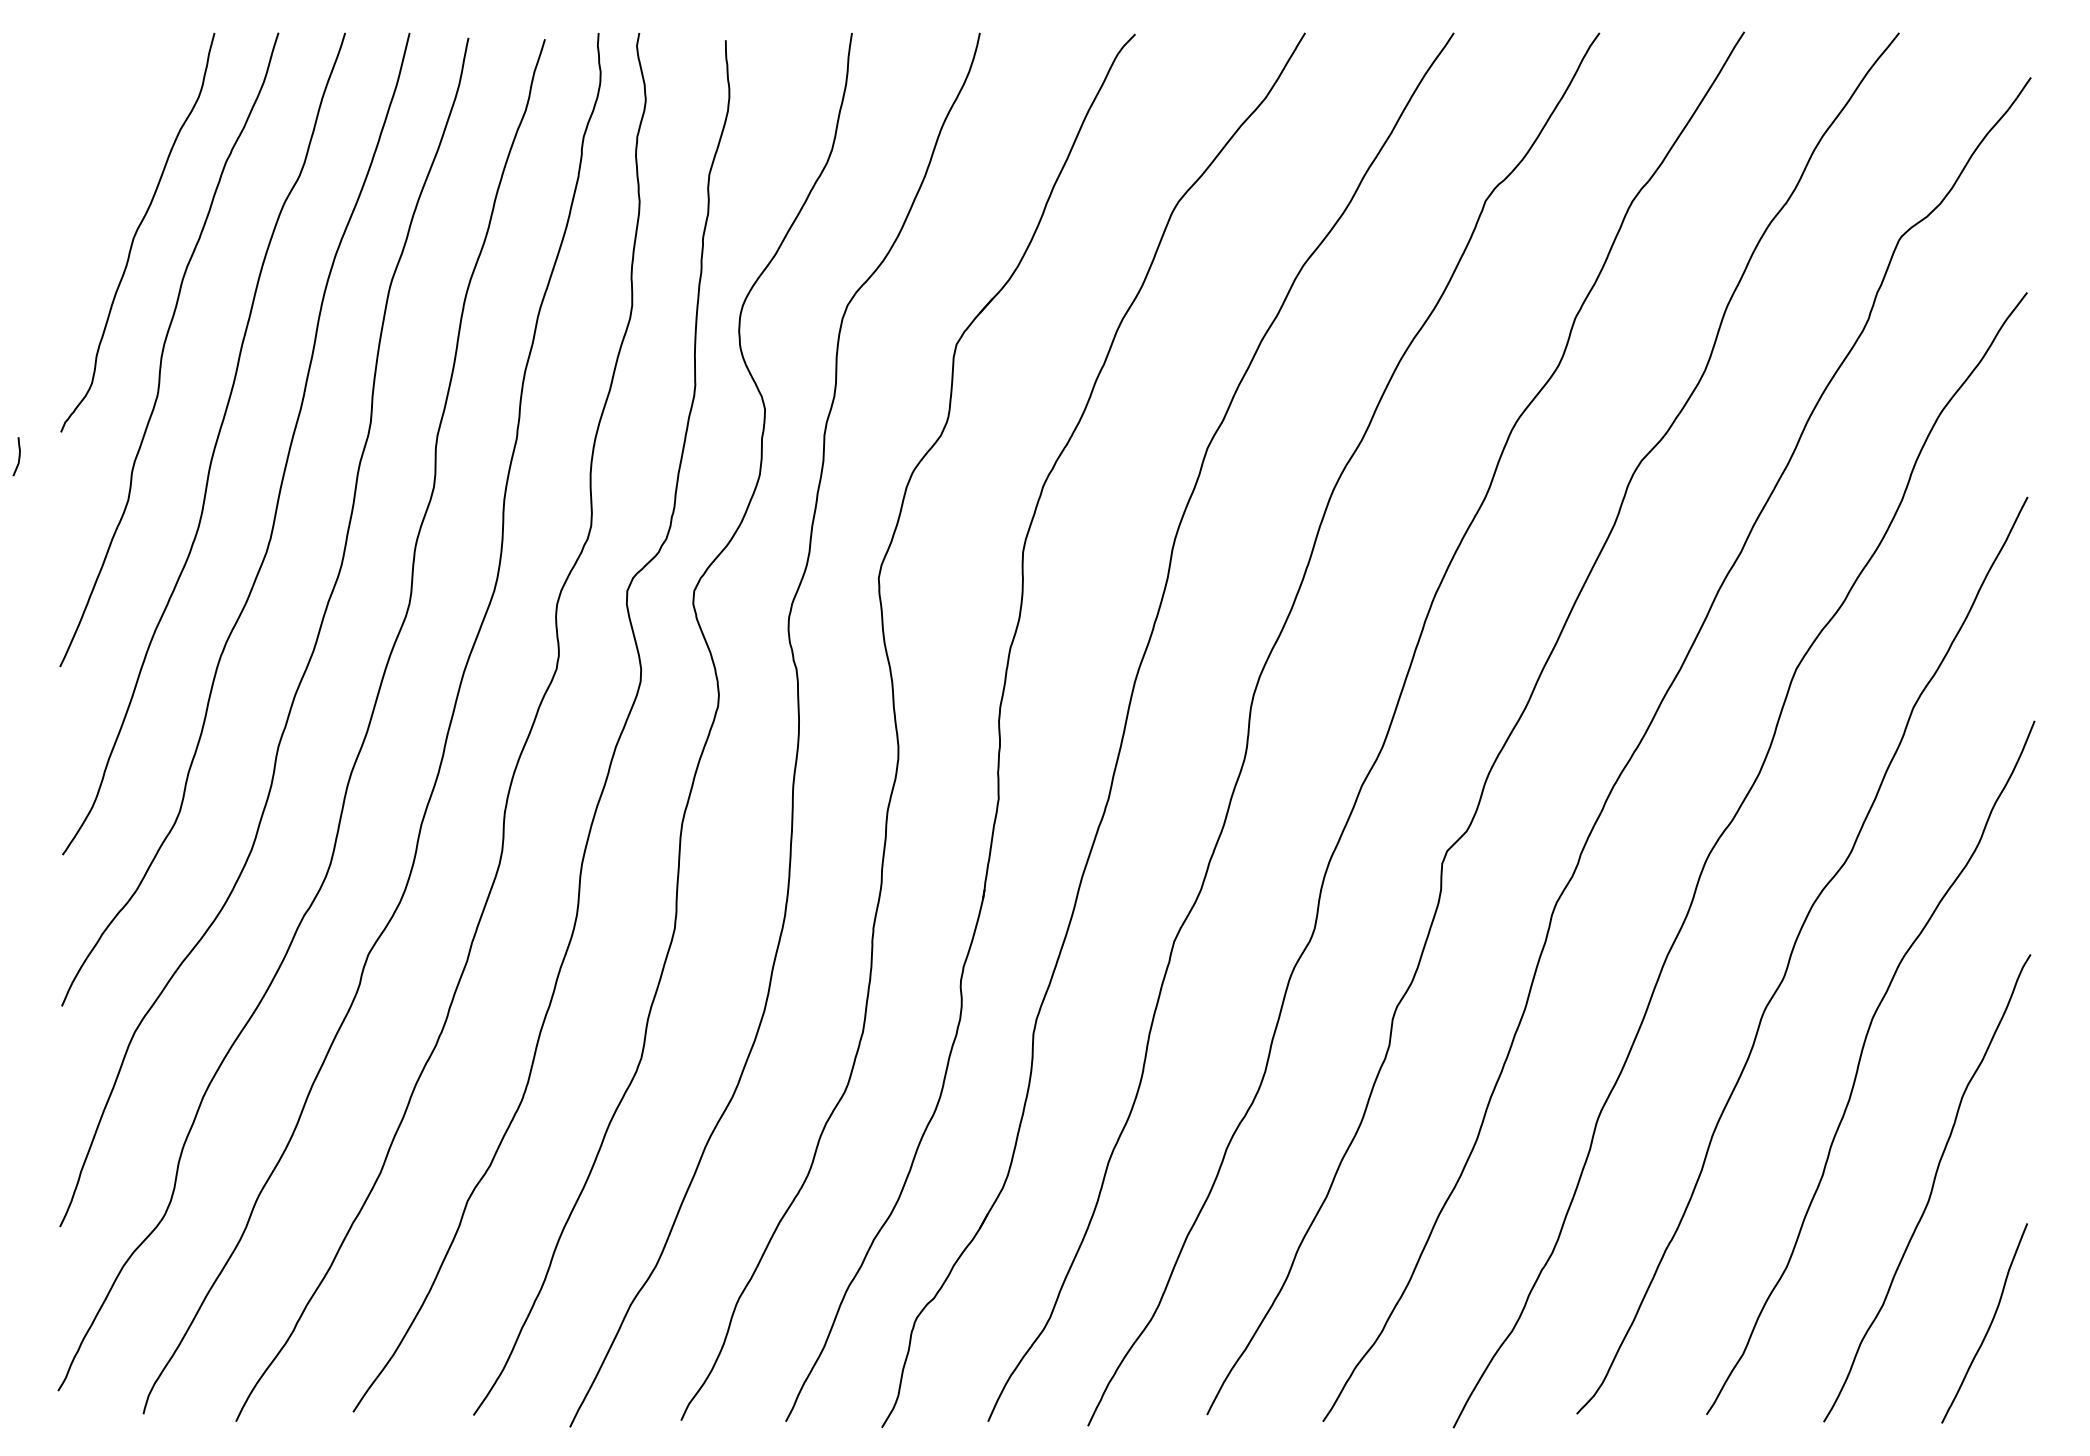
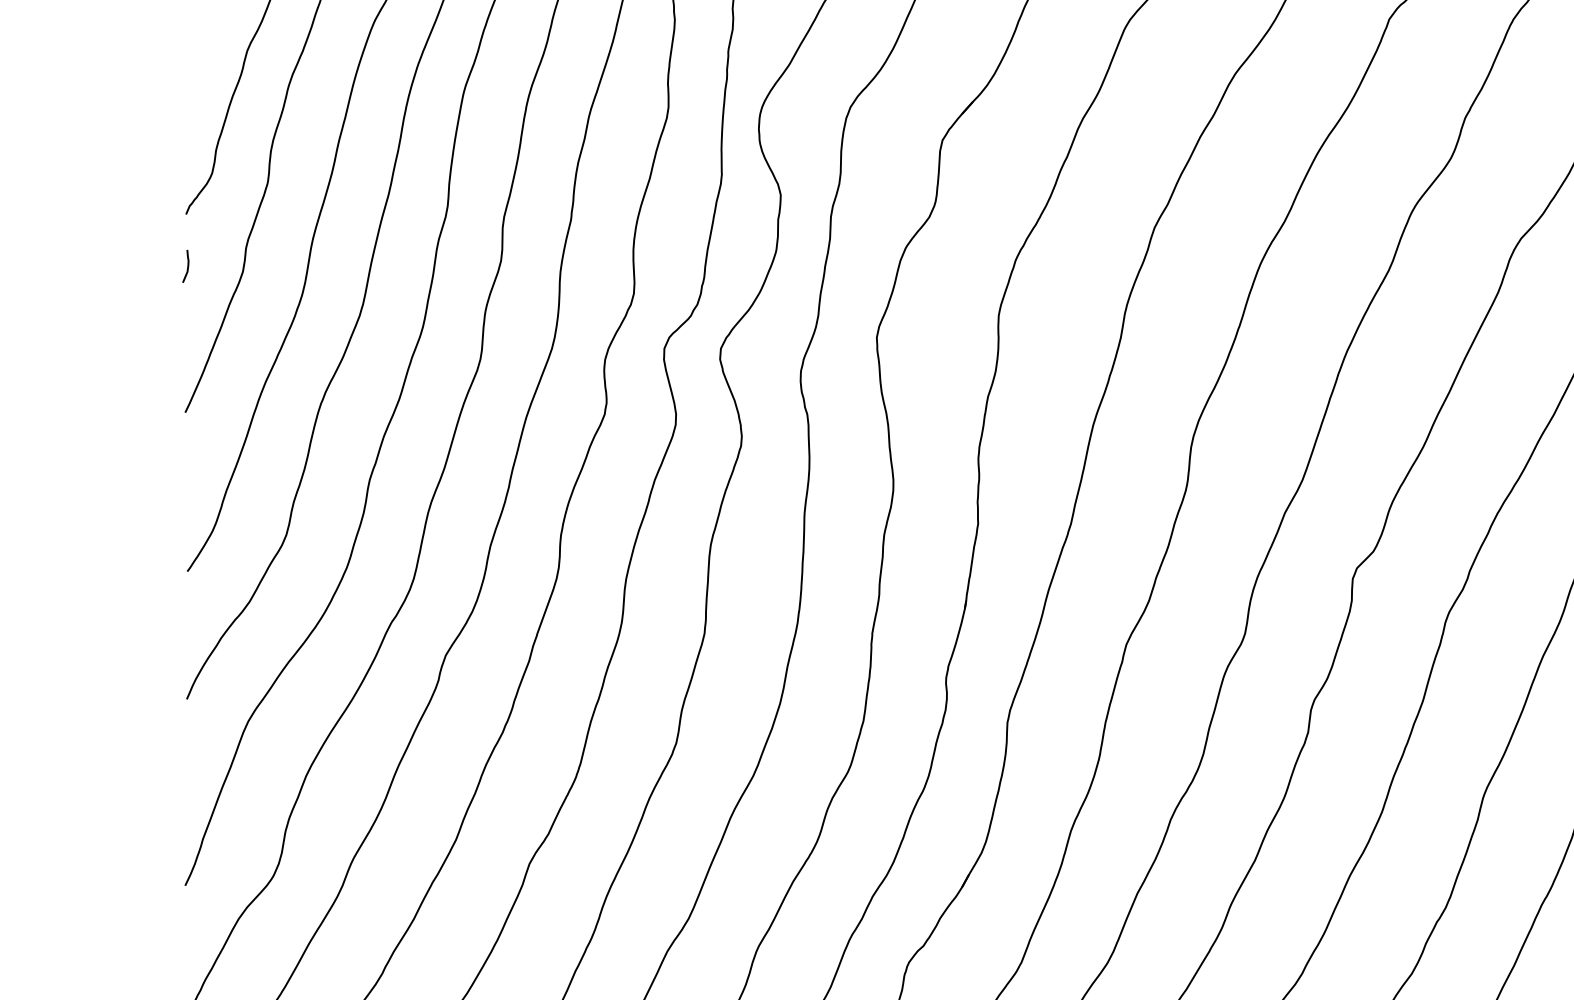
curve: (18, 456) -> (187, 266), moved

